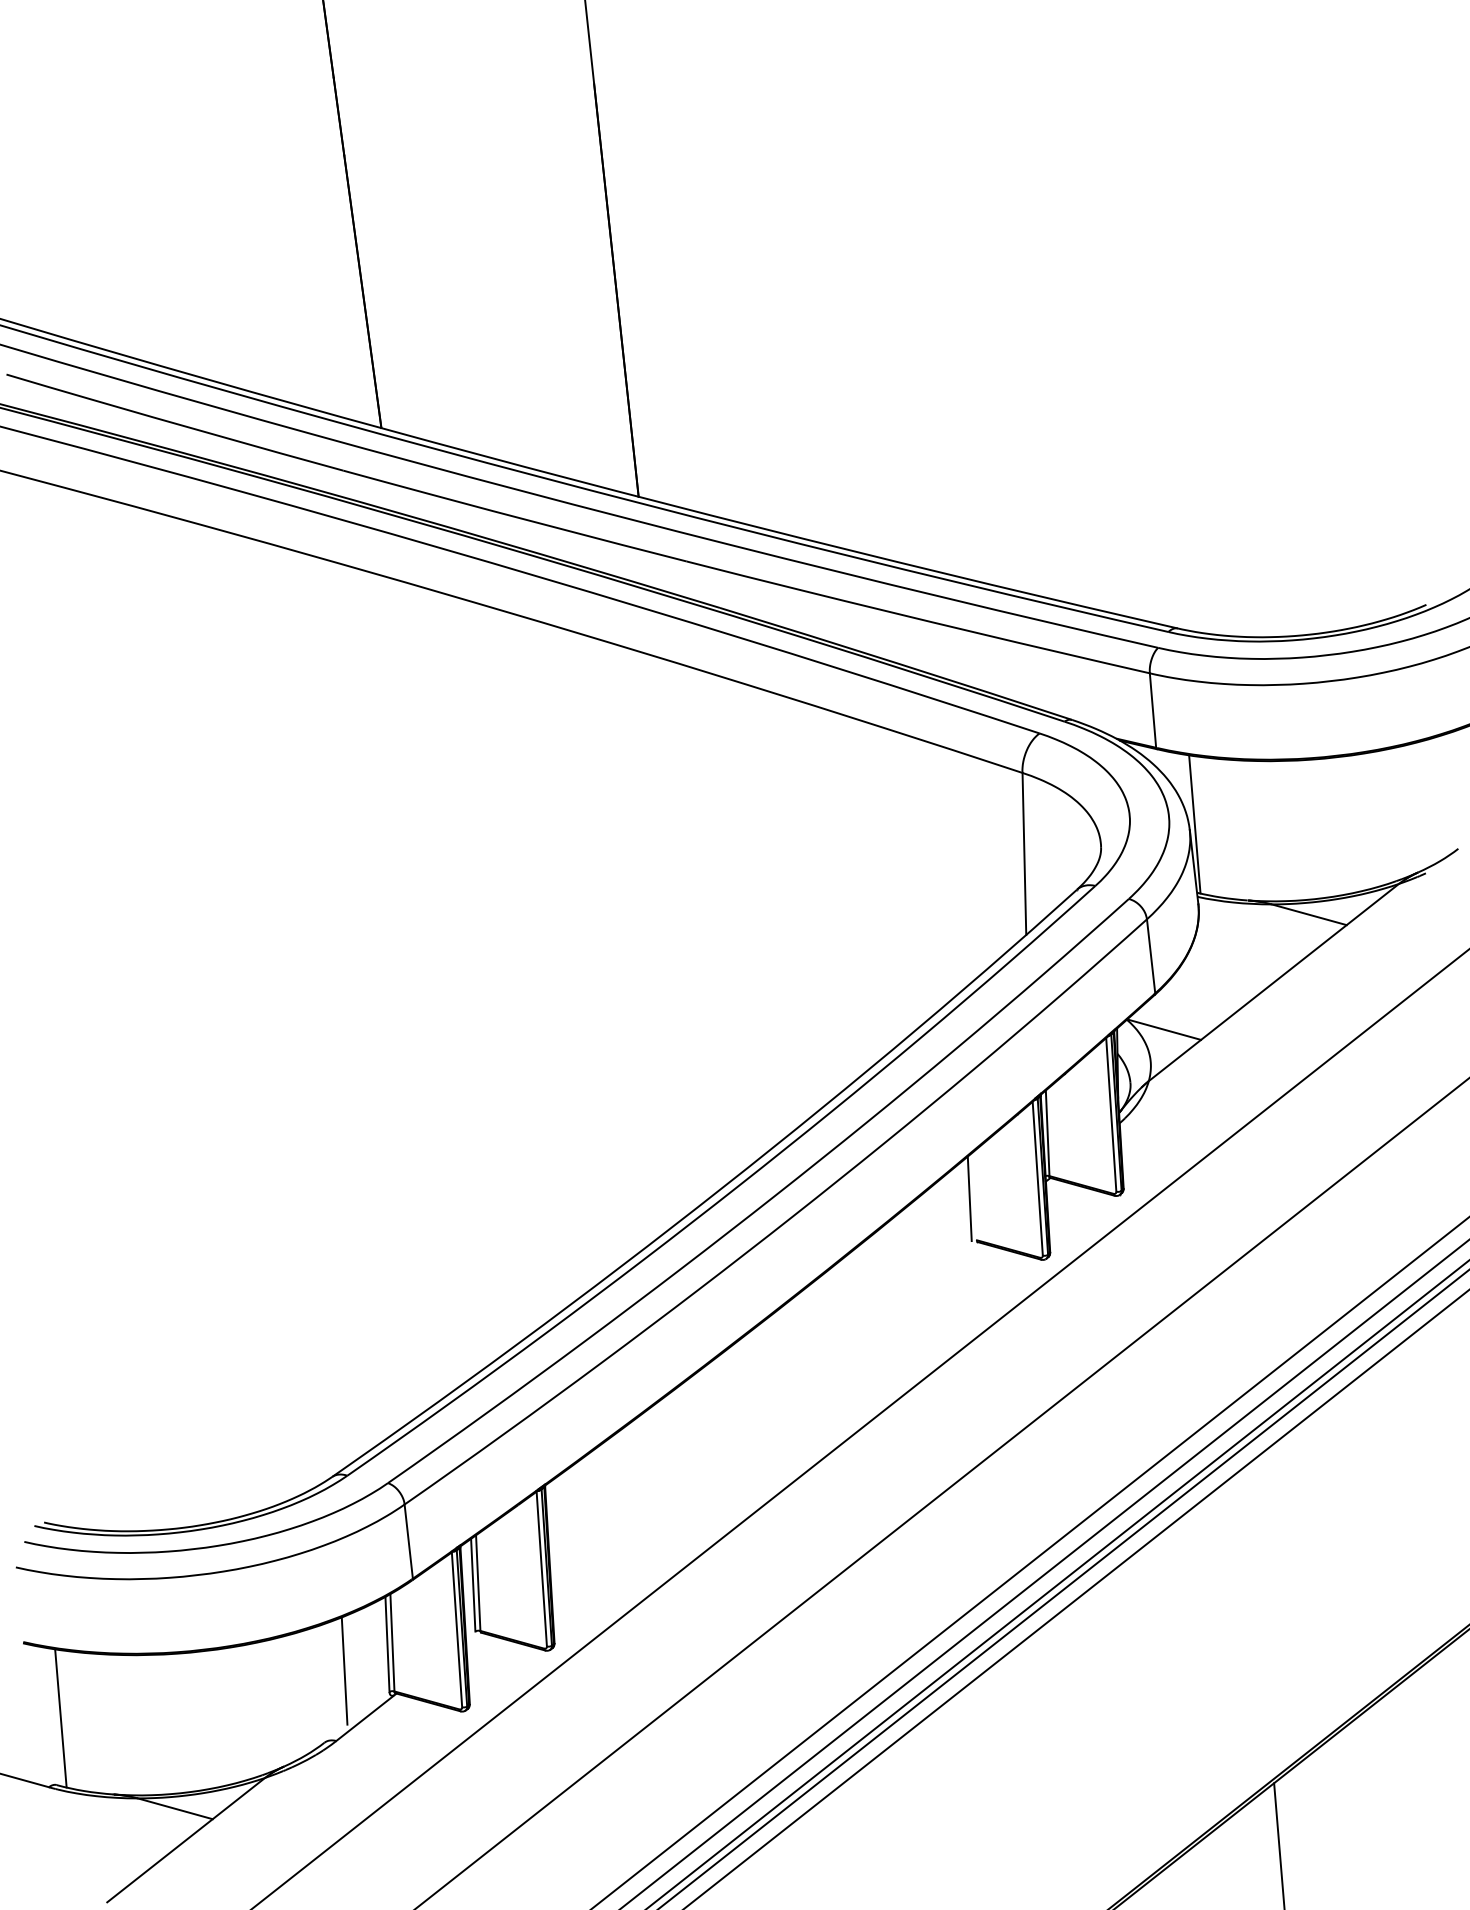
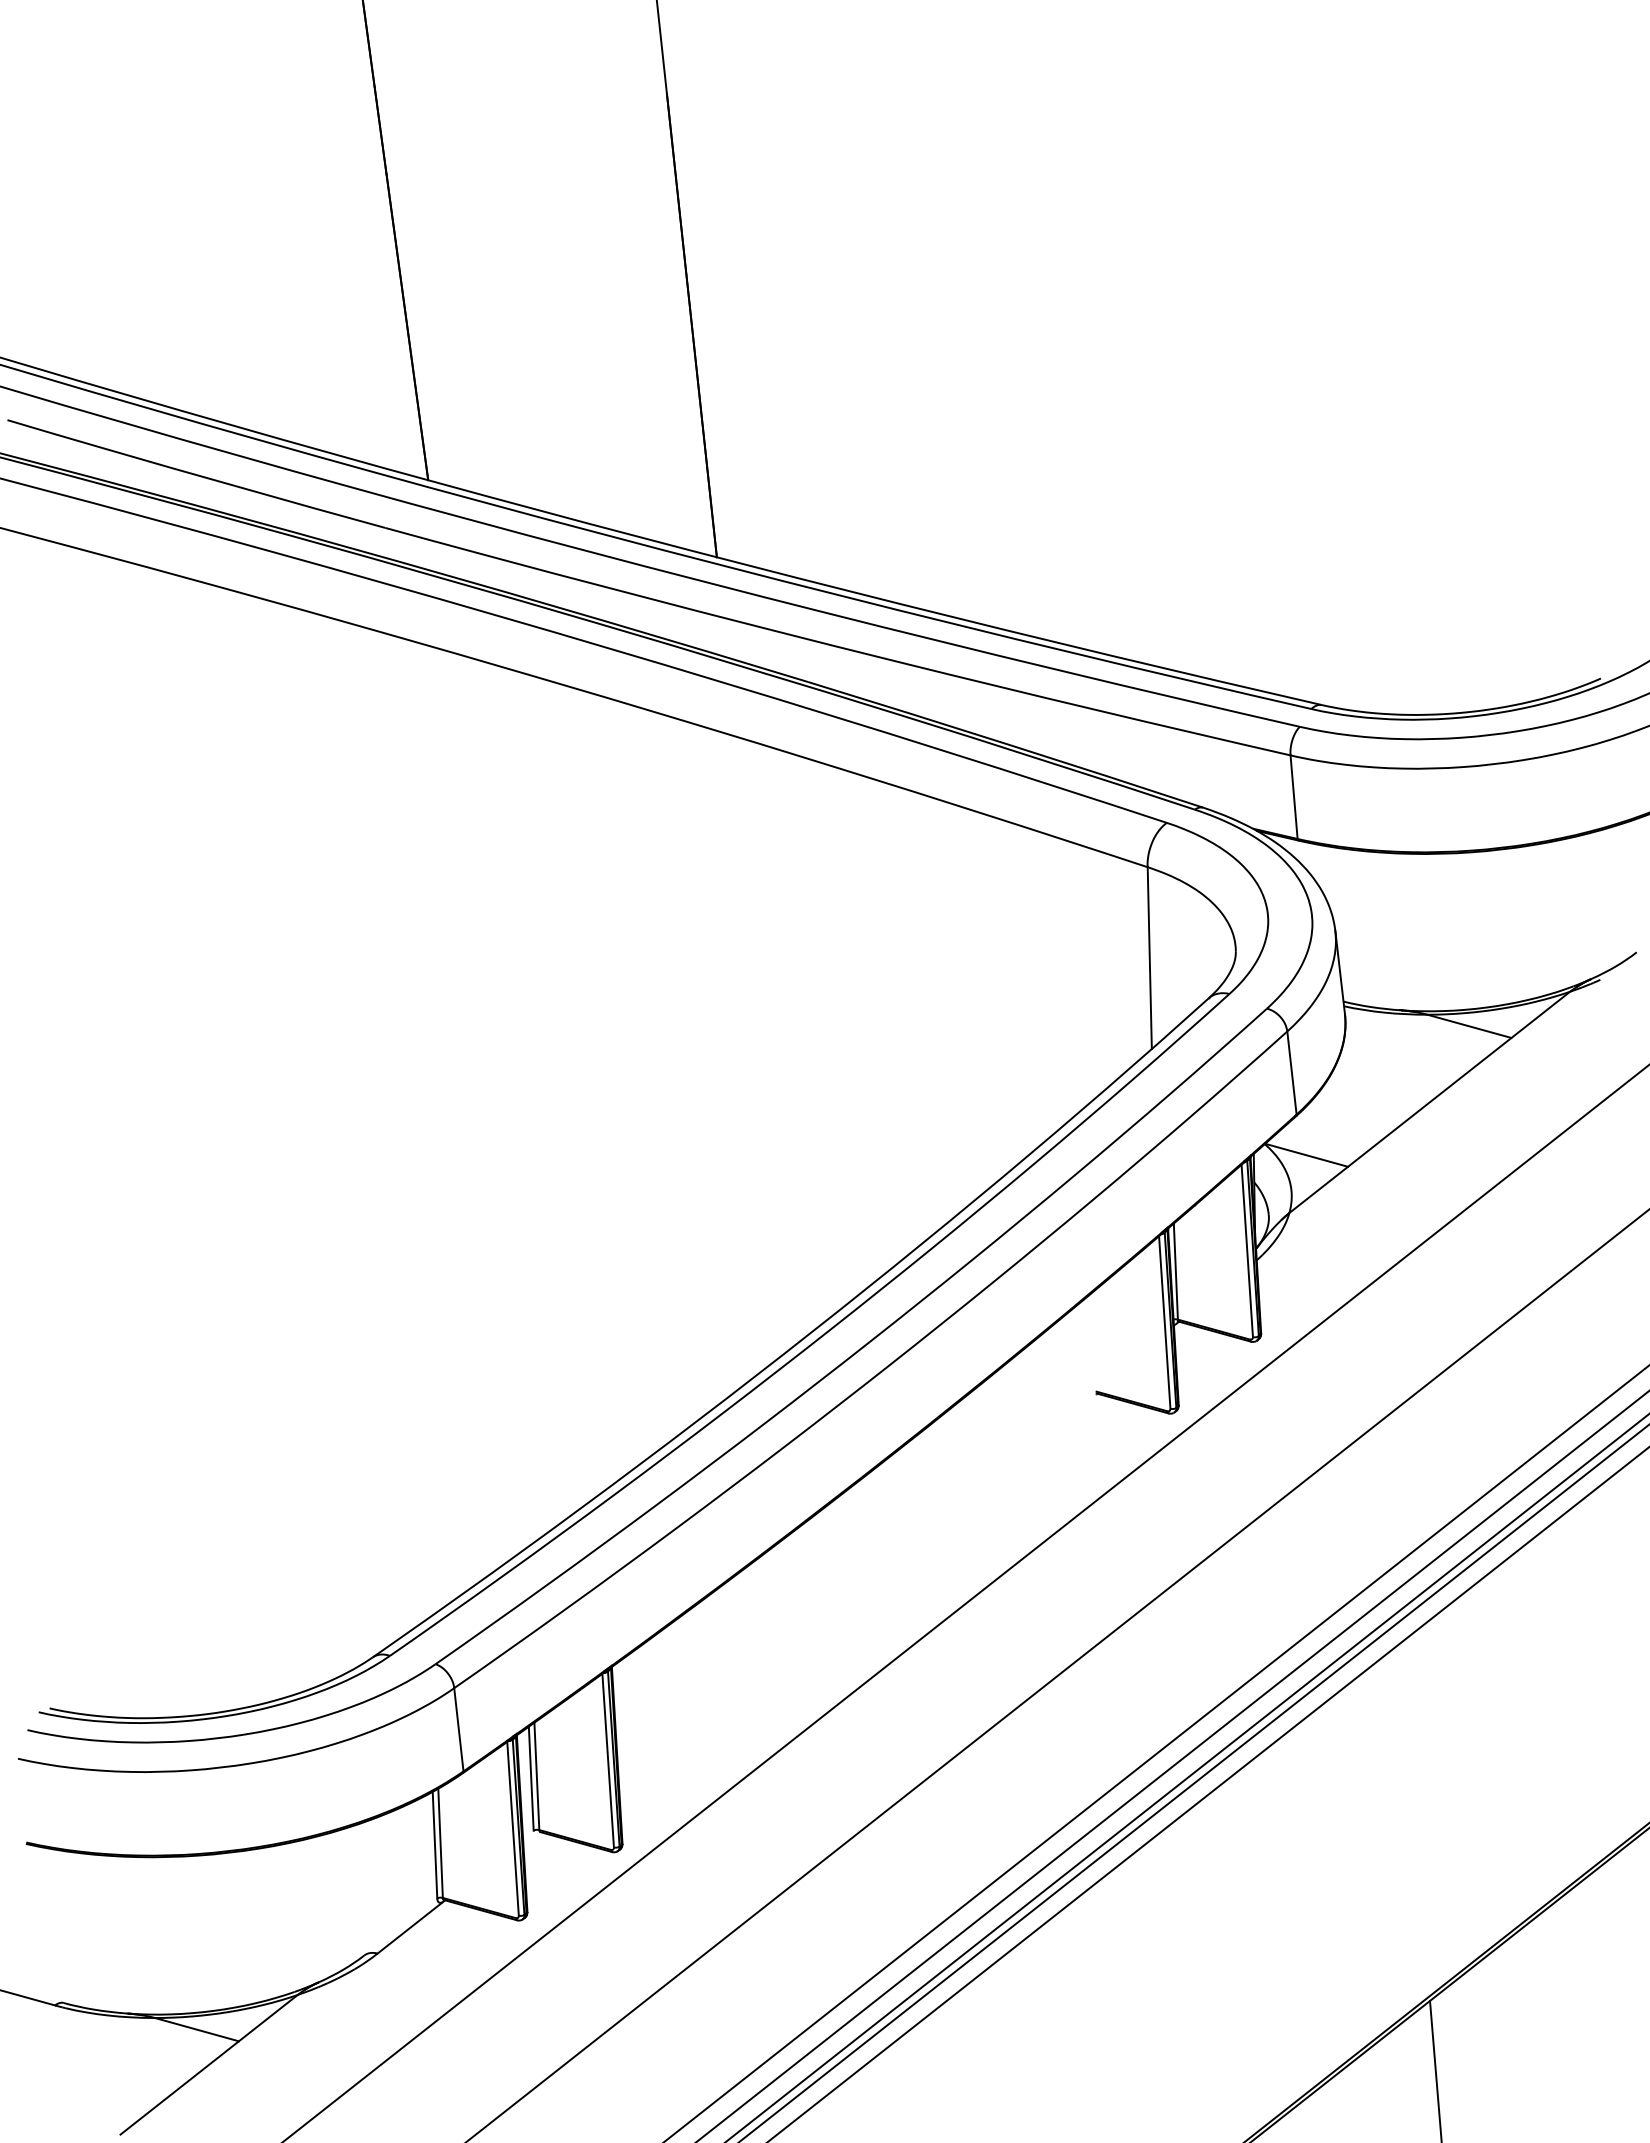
line: (1194, 824) -> (1340, 924), removed
line: (969, 1198) -> (1088, 1344), removed
line: (344, 1670) -> (386, 1874), removed
line: (60, 1717) -> (68, 1927), removed

